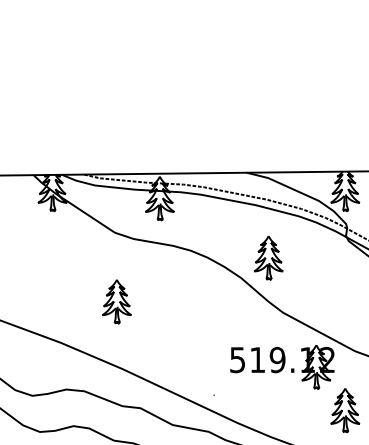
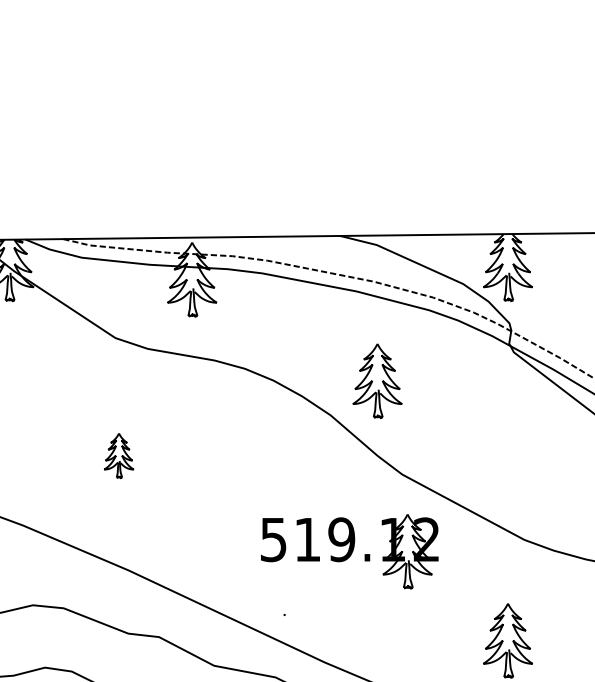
part: (116, 301) -> (118, 455), size x0.6
part: (282, 367) -> (349, 552), moved

